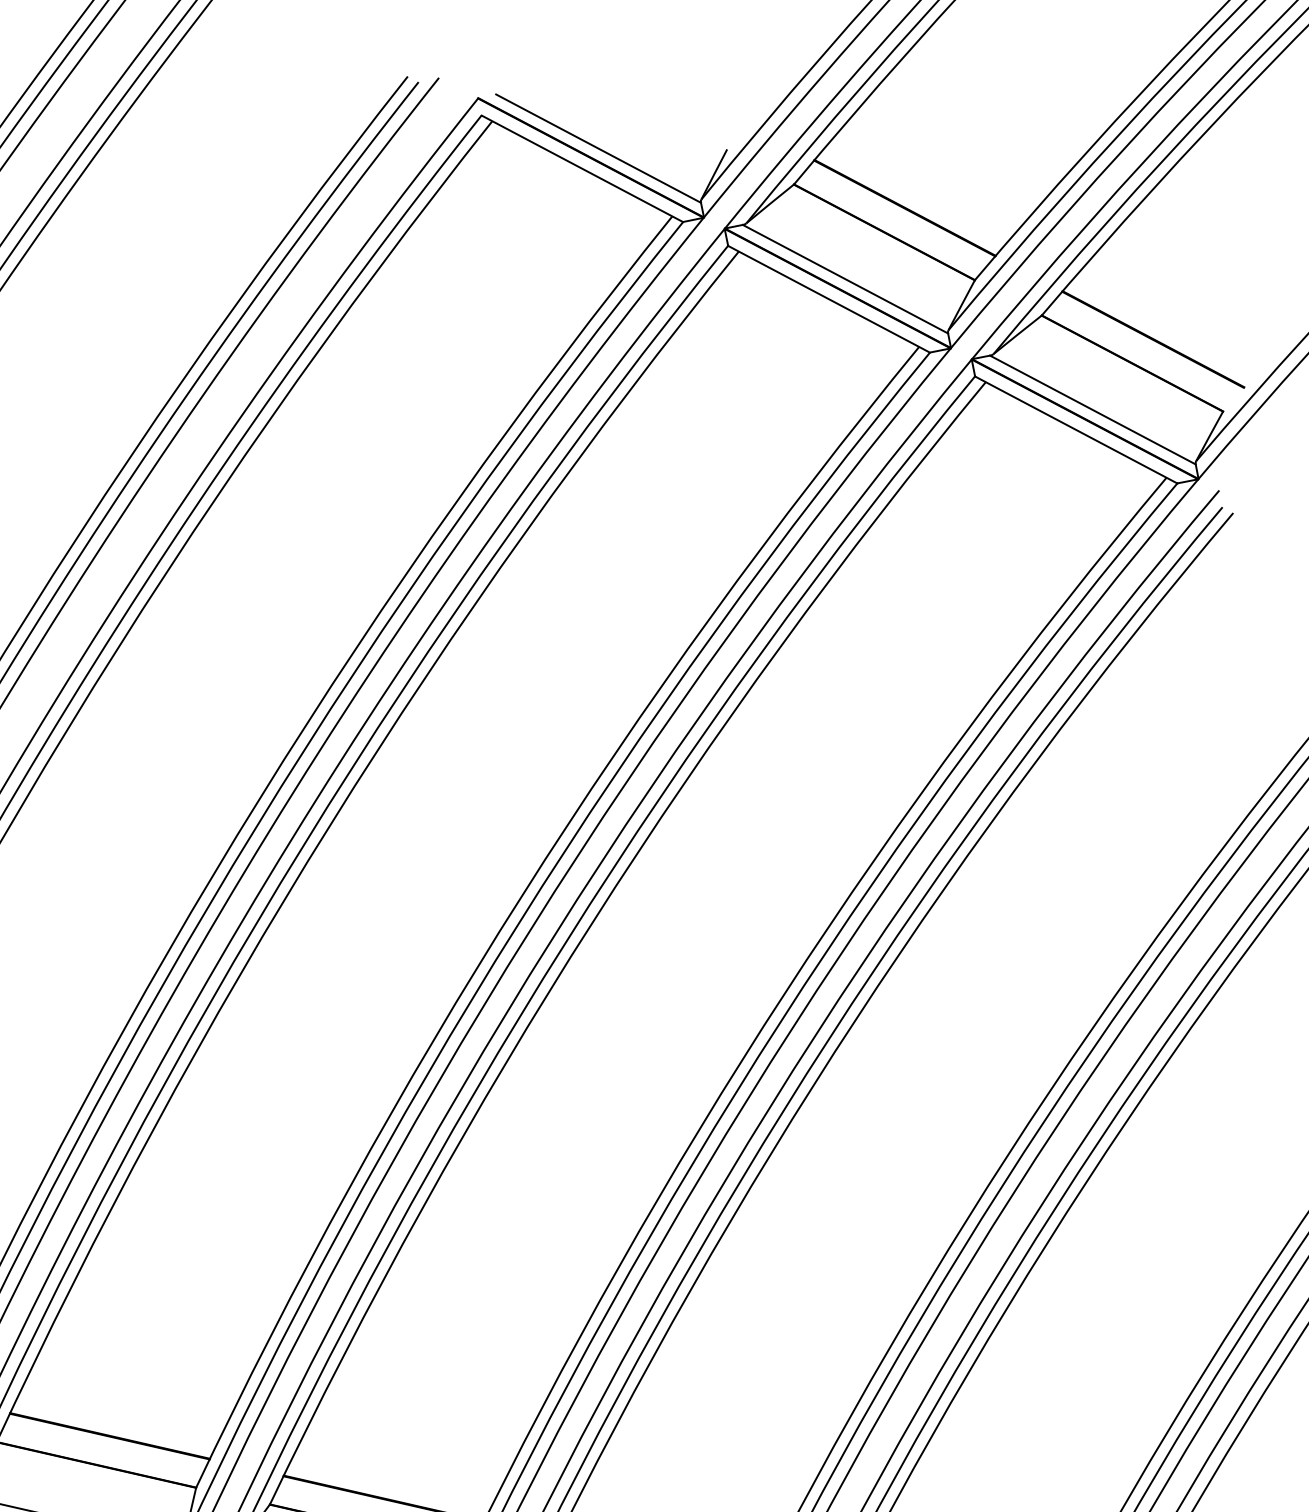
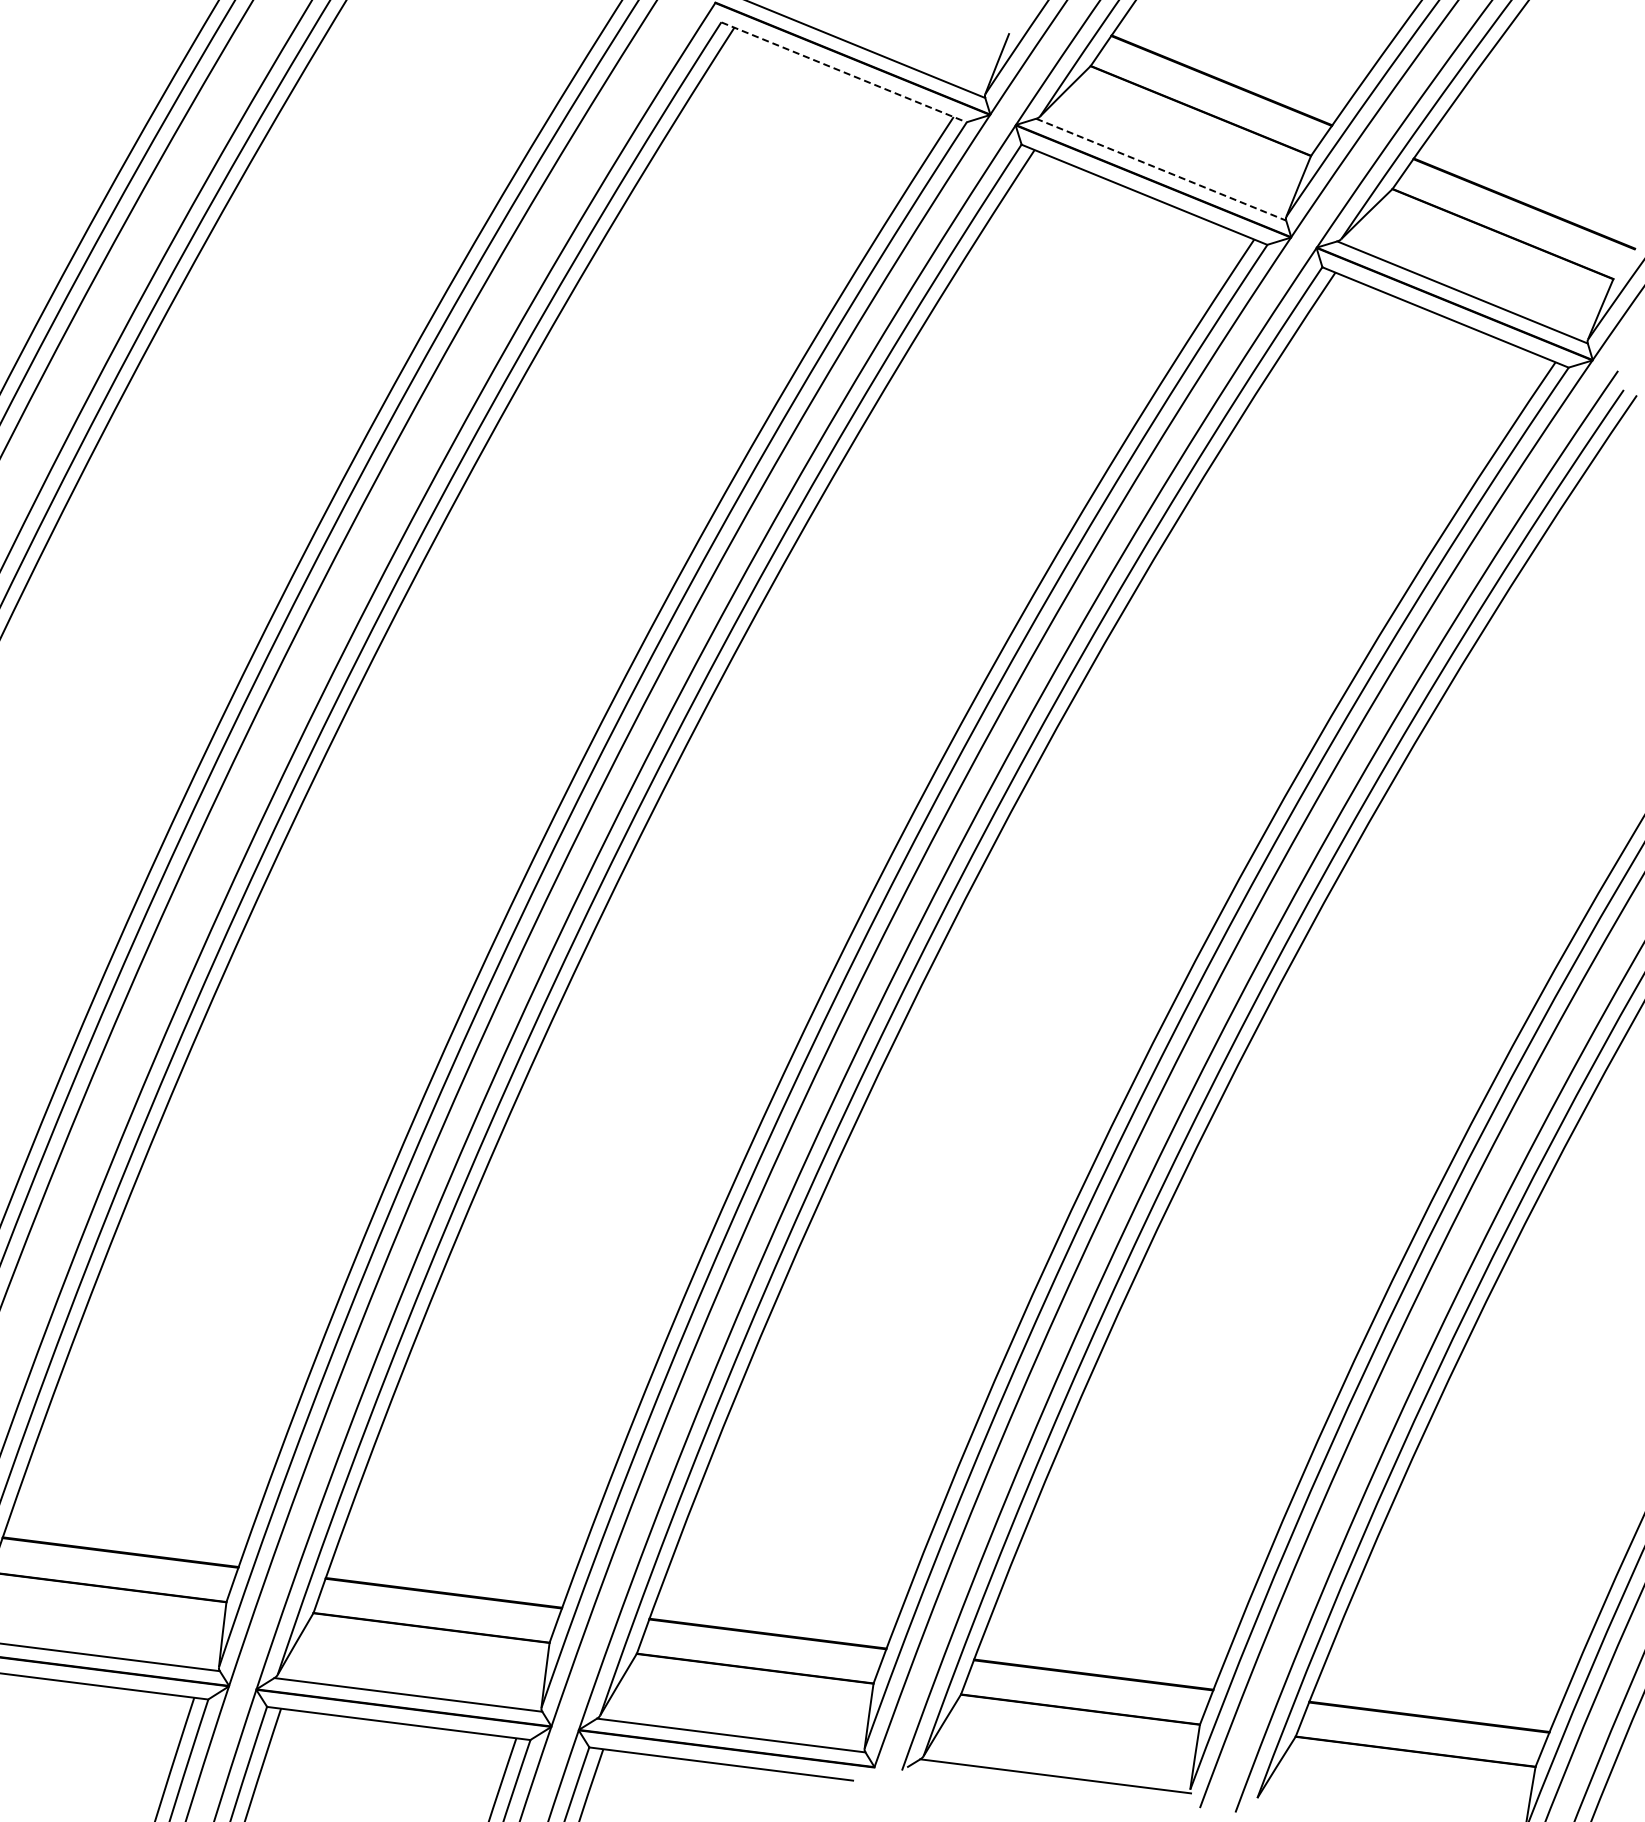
line: (582, 168) -> (844, 72), solid -> dashed
line: (845, 279) -> (1161, 169), solid -> dashed

